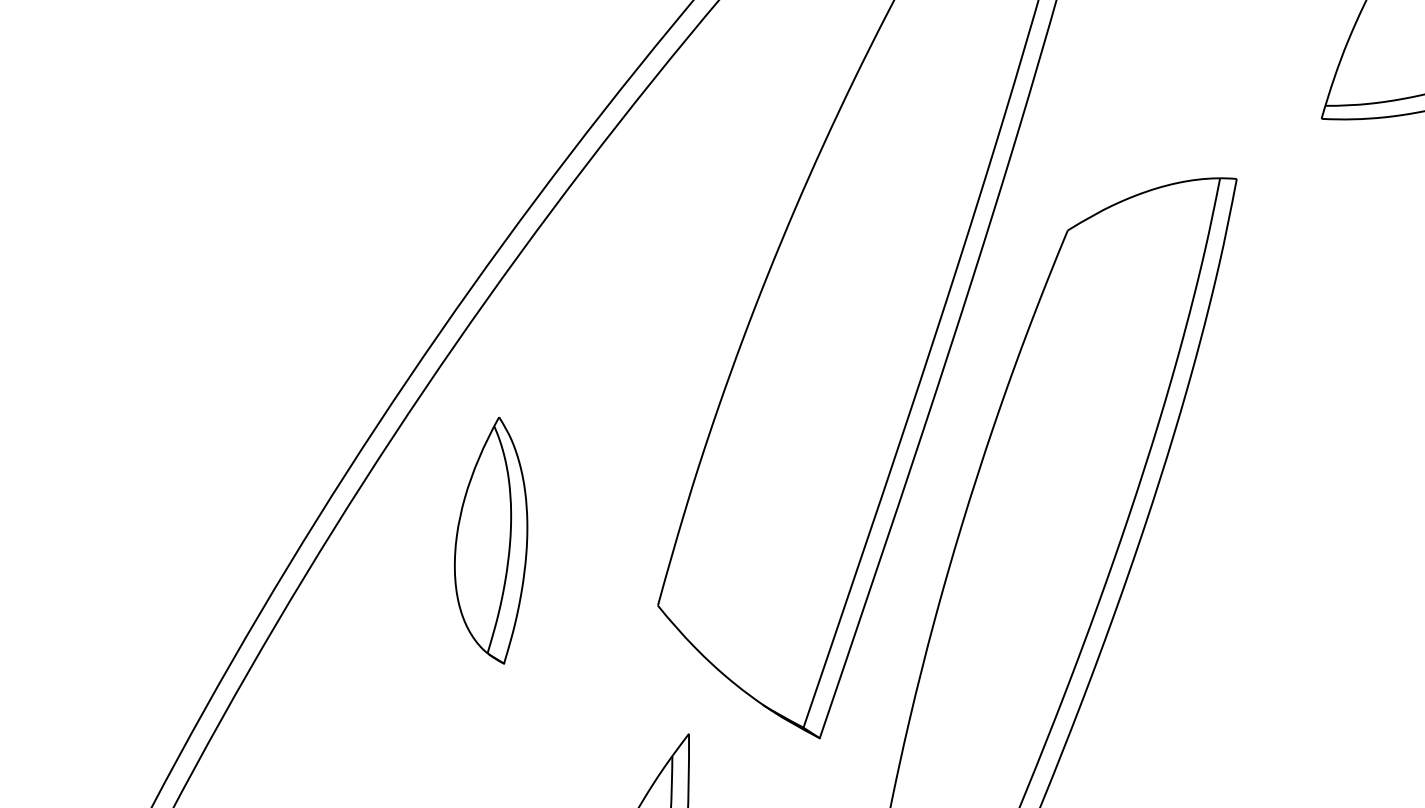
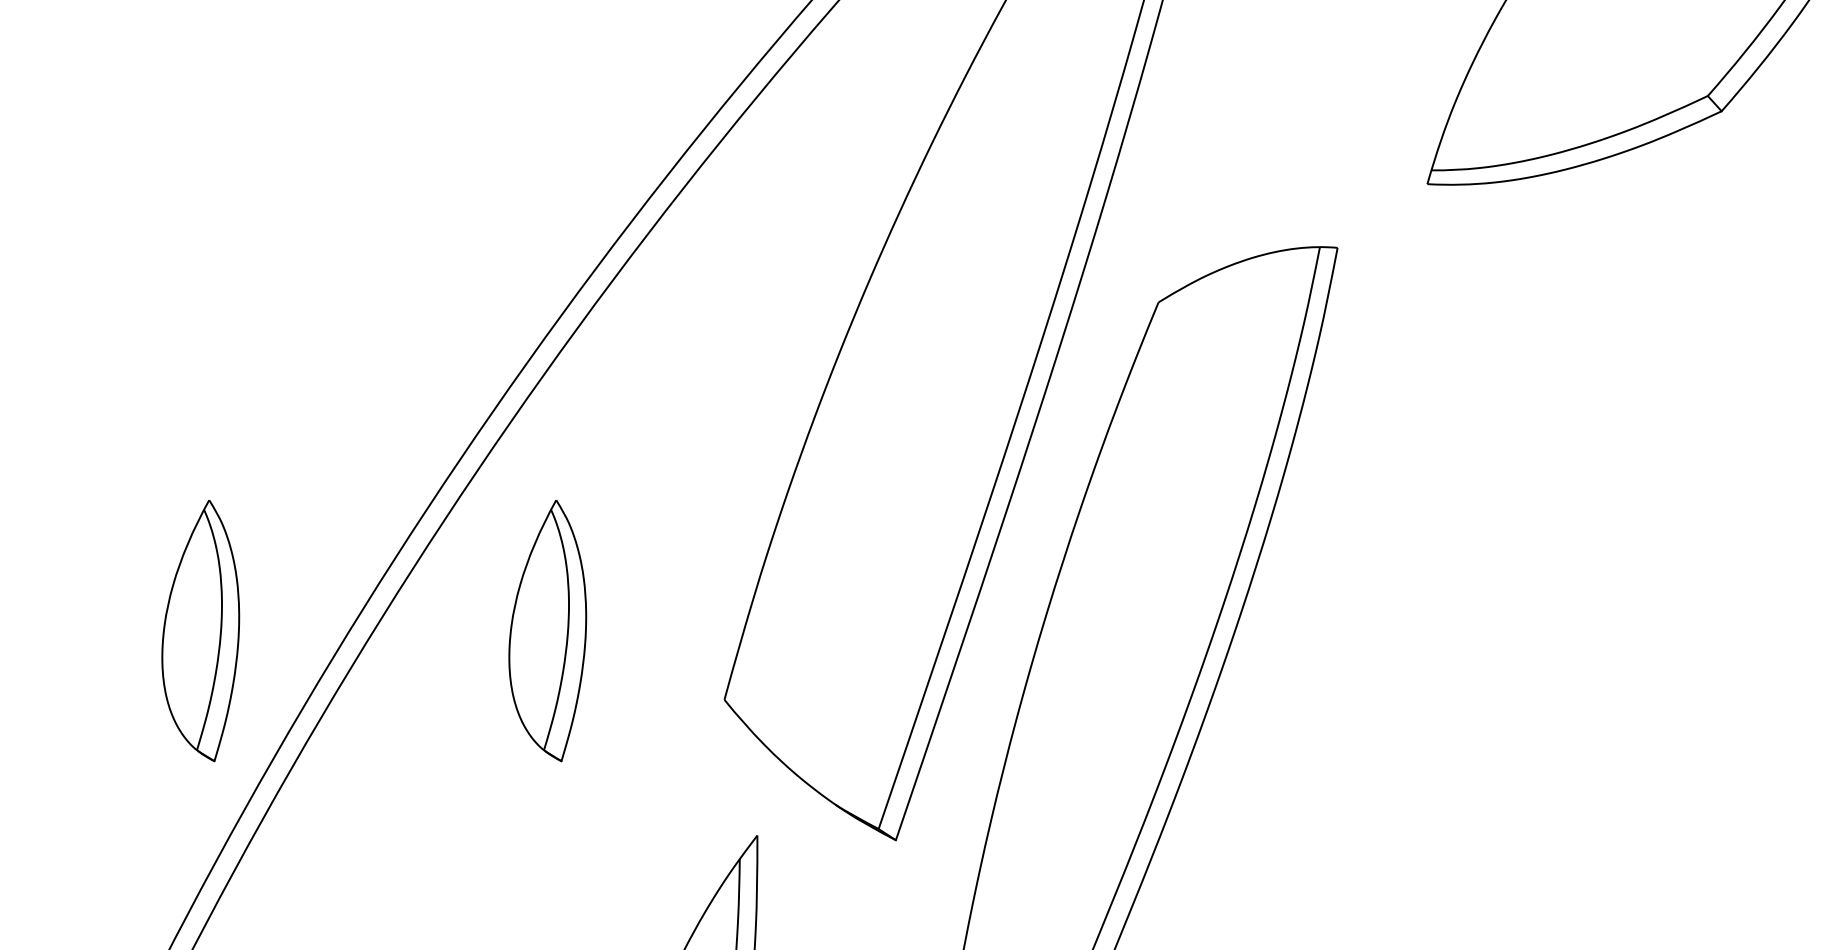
part: (163, 541) -> (200, 631), added

